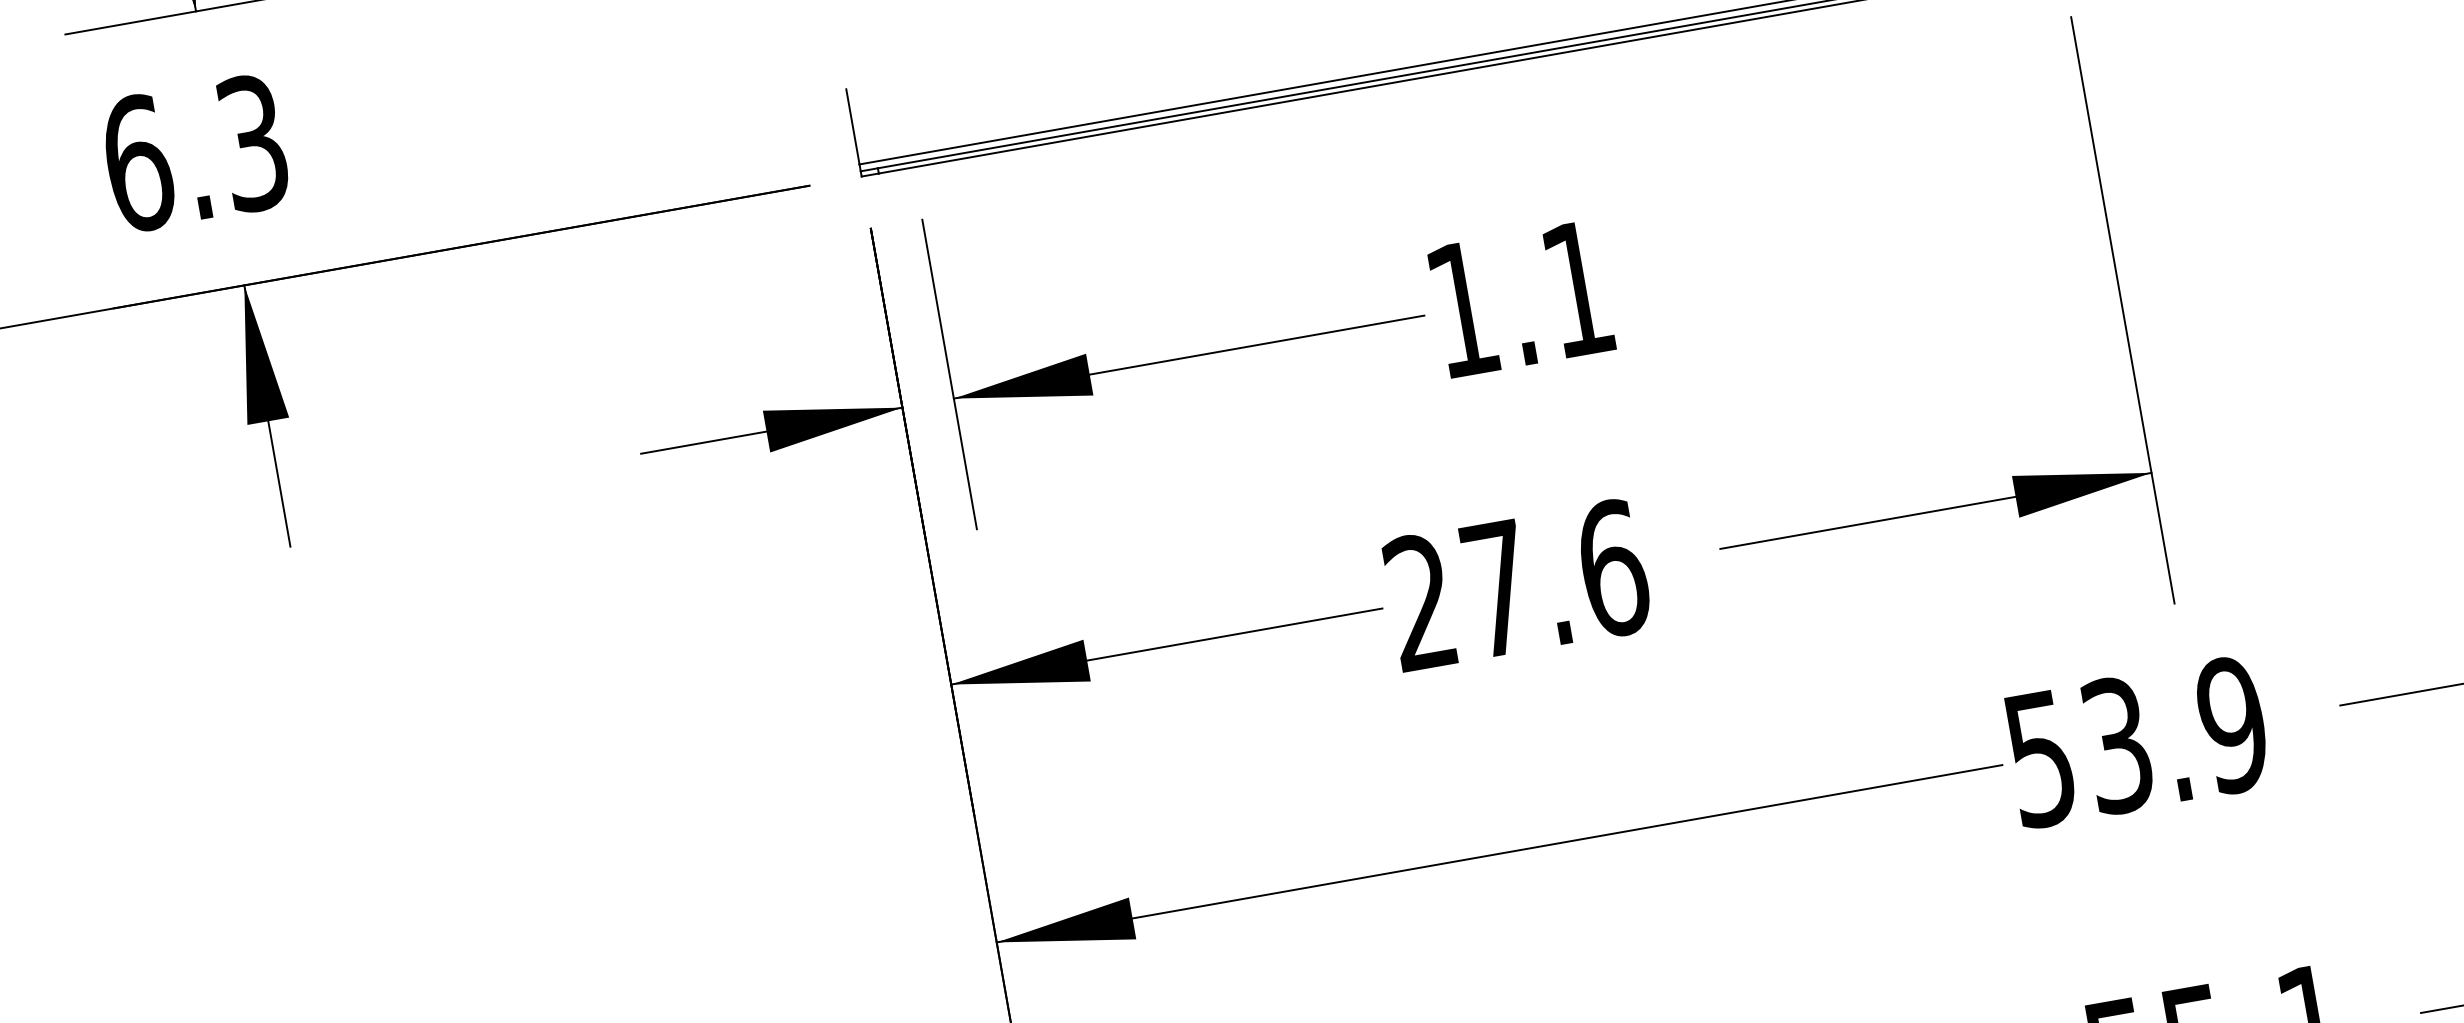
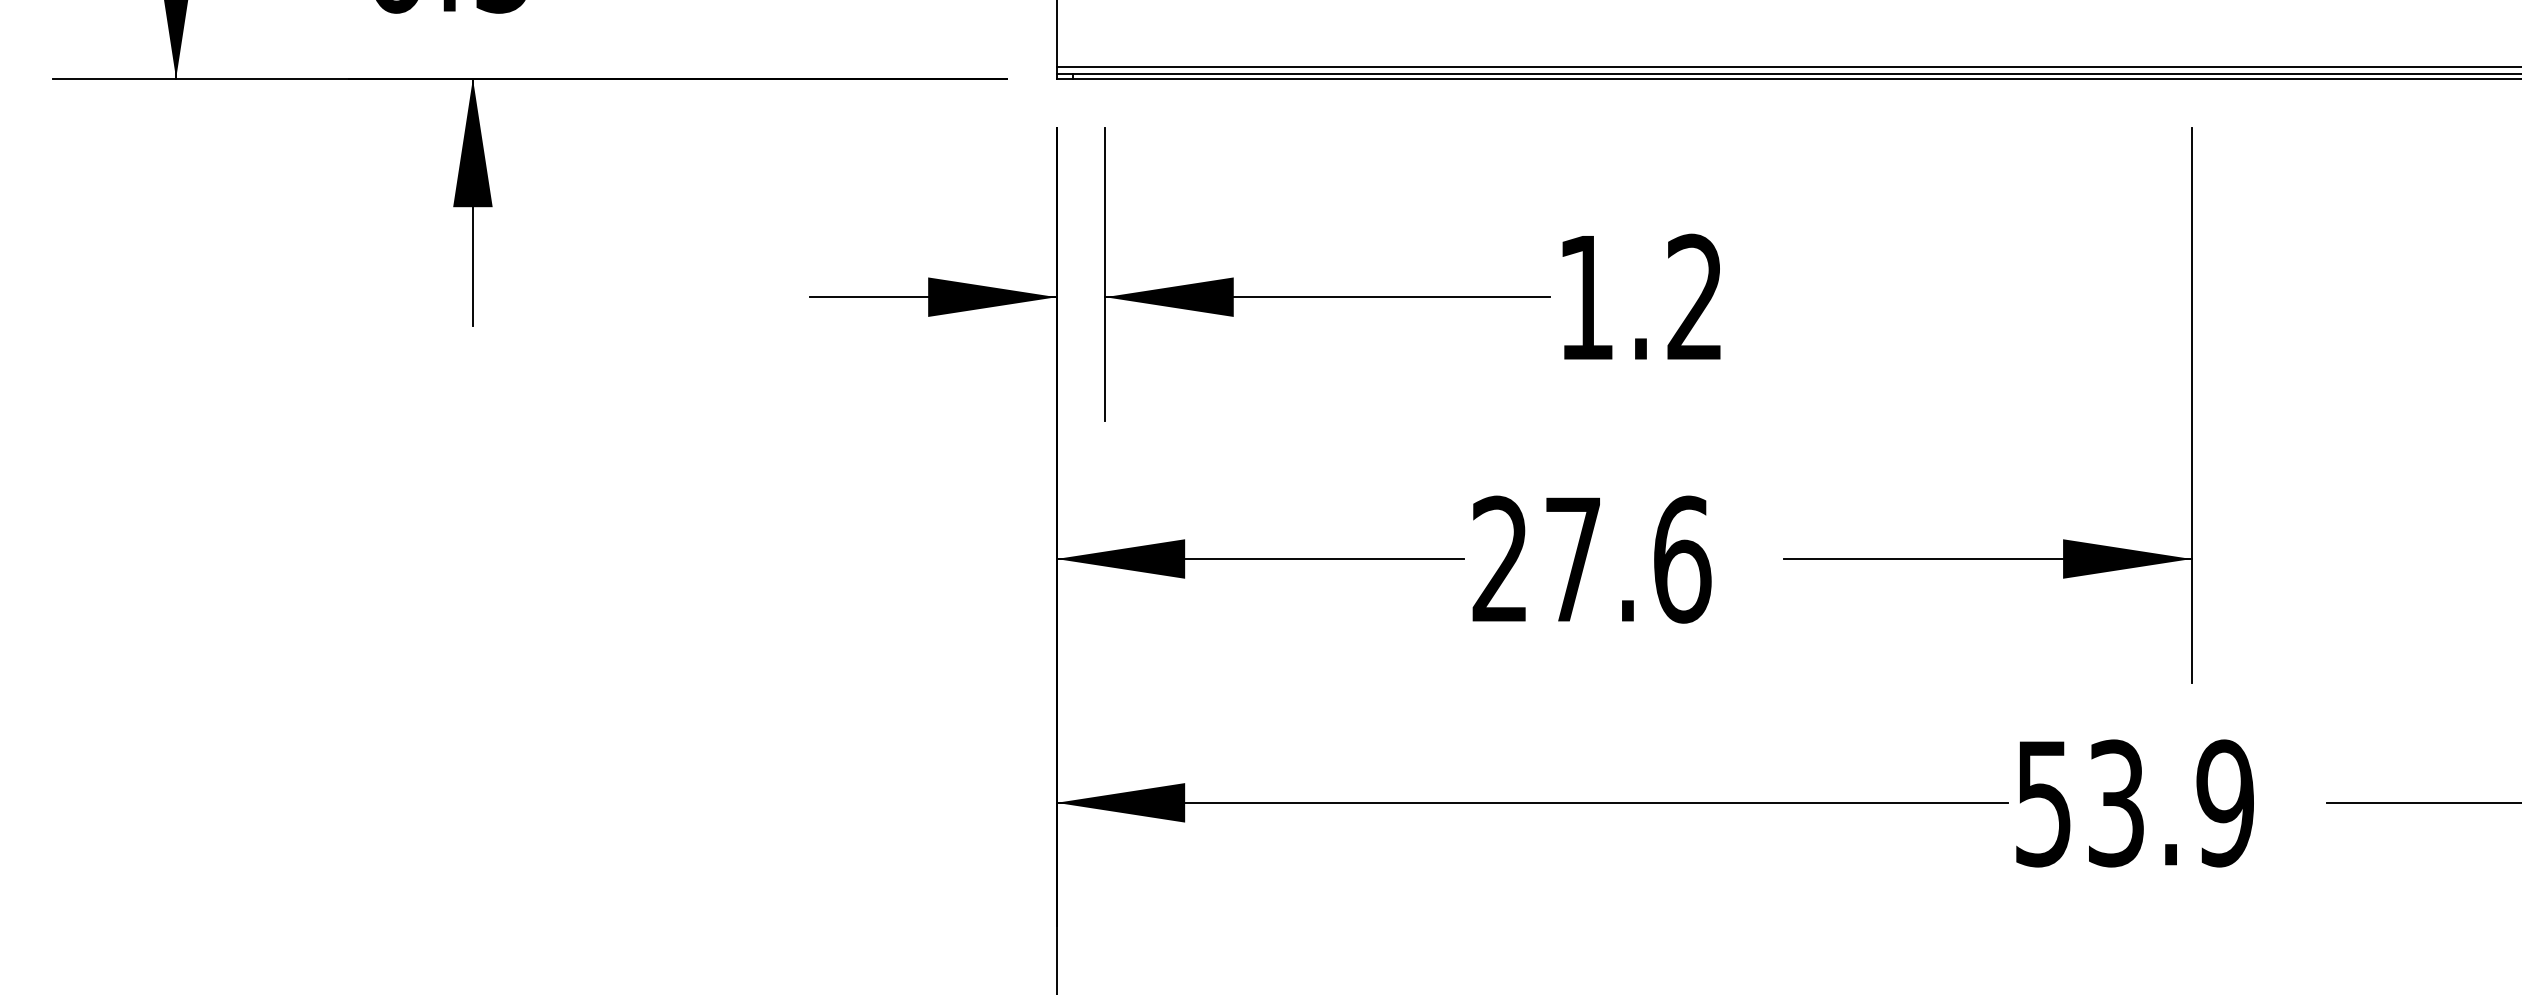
text: (1576, 287) -> (1694, 296), 1.1 -> 1.2

